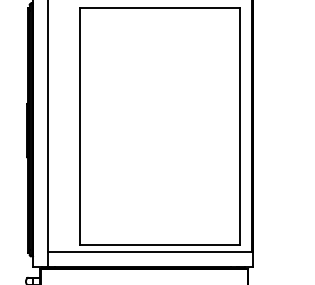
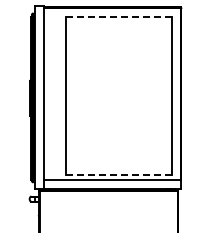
line: (159, 7) -> (118, 16), solid -> dashed
line: (160, 244) -> (119, 174), solid -> dashed

